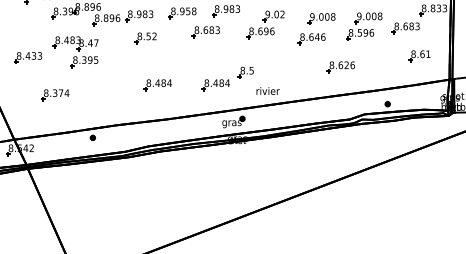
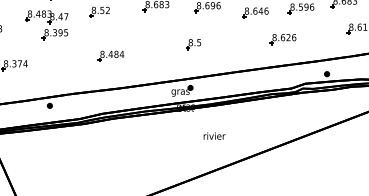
part: (75, 52) -> (46, 25), moved
part: (215, 85) -> (165, 56), removed
text: (267, 90) -> (214, 135), moved

